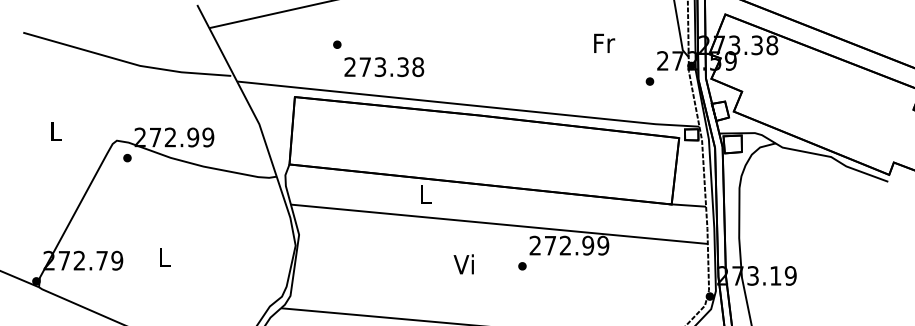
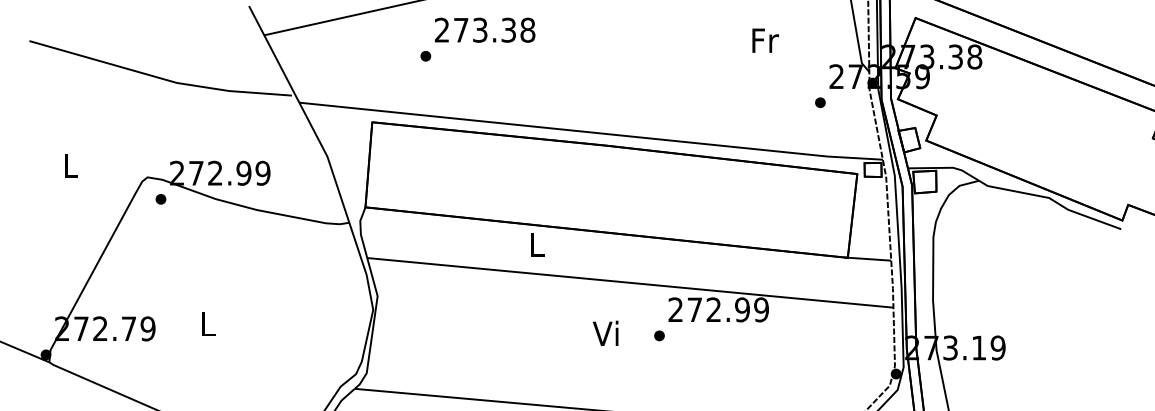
text: (604, 42) -> (765, 39), moved
text: (384, 67) -> (485, 30), moved
text: (463, 264) -> (605, 333), moved

